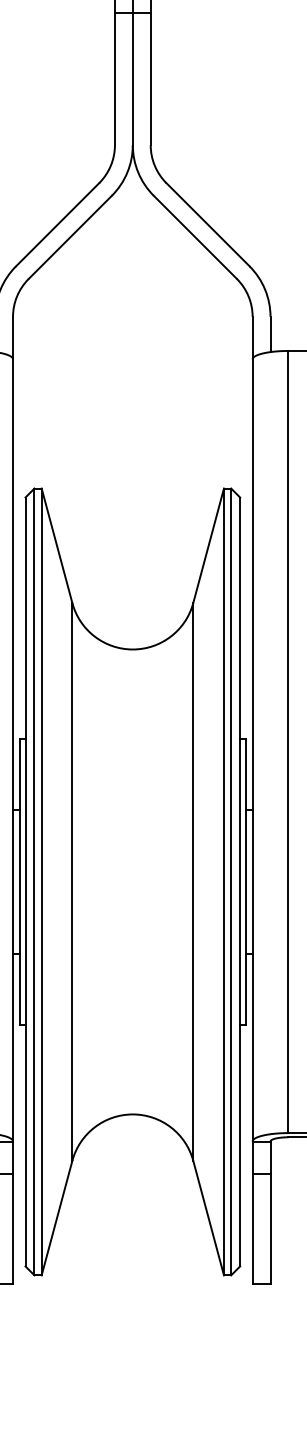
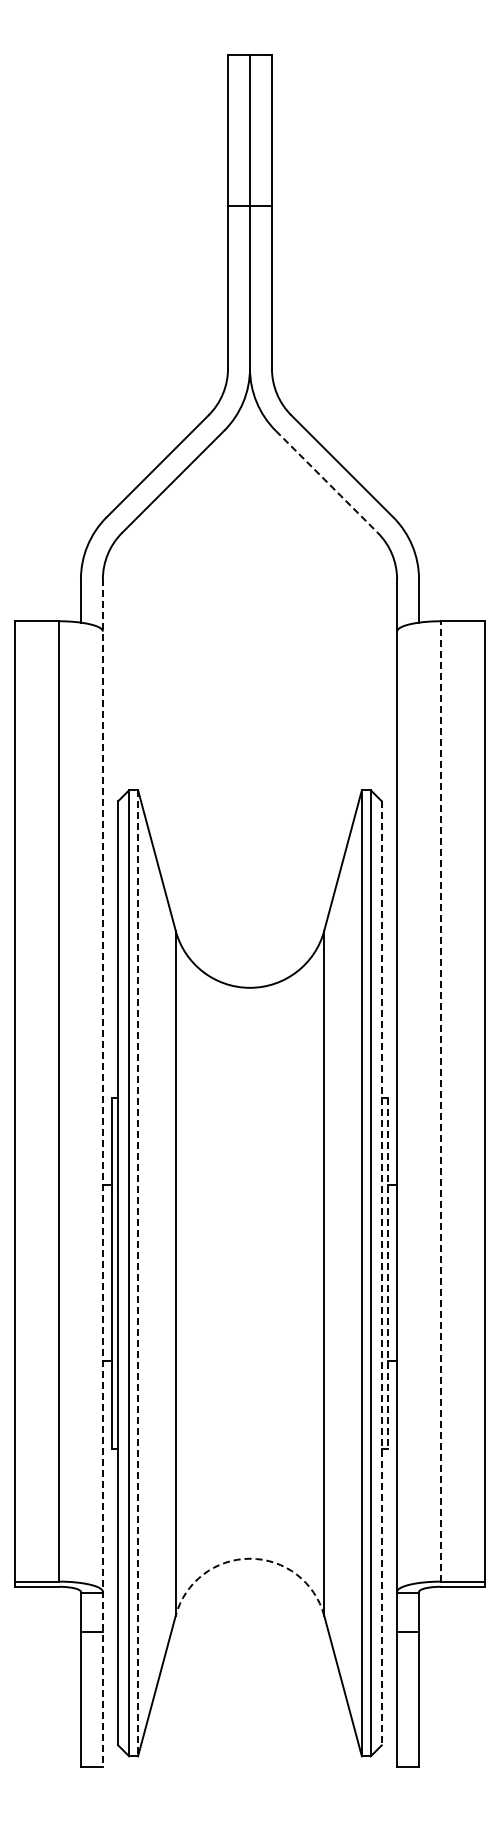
line: (195, 237) -> (327, 482), solid -> dashed
line: (288, 741) -> (441, 1100), solid -> dashed
line: (12, 800) -> (102, 1173), solid -> dashed
line: (42, 882) -> (138, 1273), solid -> dashed
line: (239, 882) -> (381, 1273), solid -> dashed
line: (245, 882) -> (388, 1273), solid -> dashed
arc: (132, 1114) -> (249, 1558), solid -> dashed

